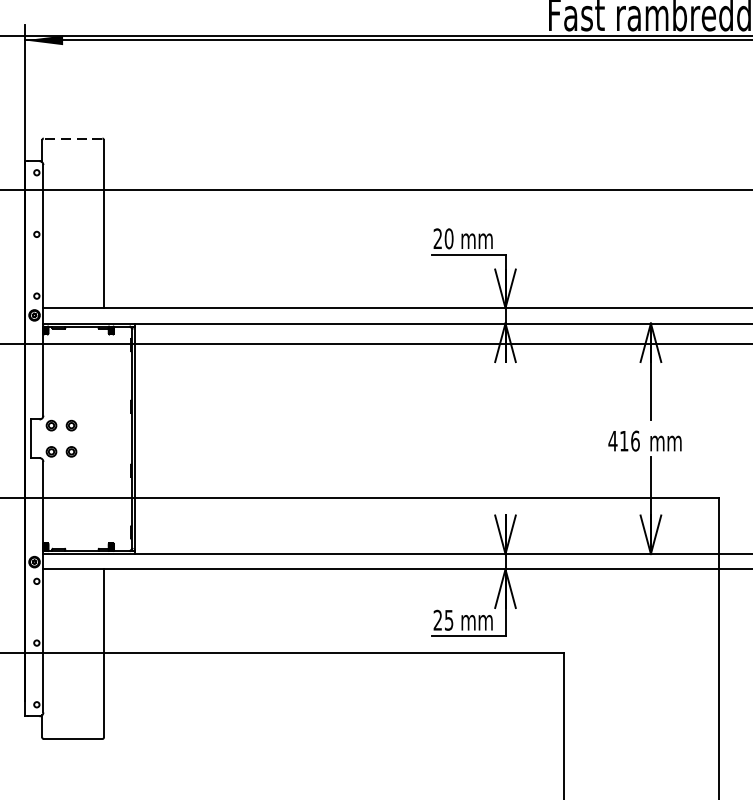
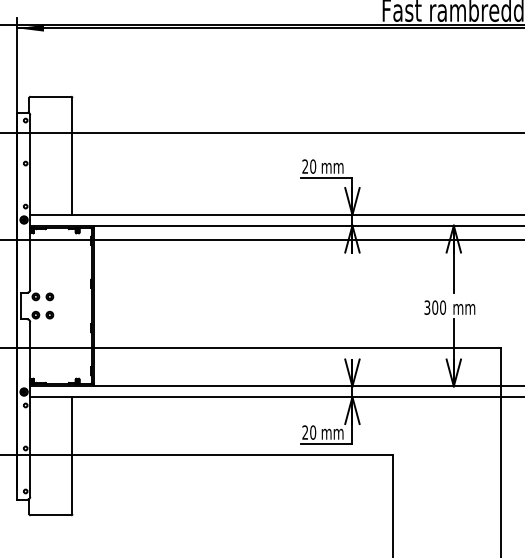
line: (72, 138) -> (50, 96), dashed -> solid
text: (624, 440) -> (435, 307), 416 -> 300
text: (449, 620) -> (313, 432), 25 -> 20

